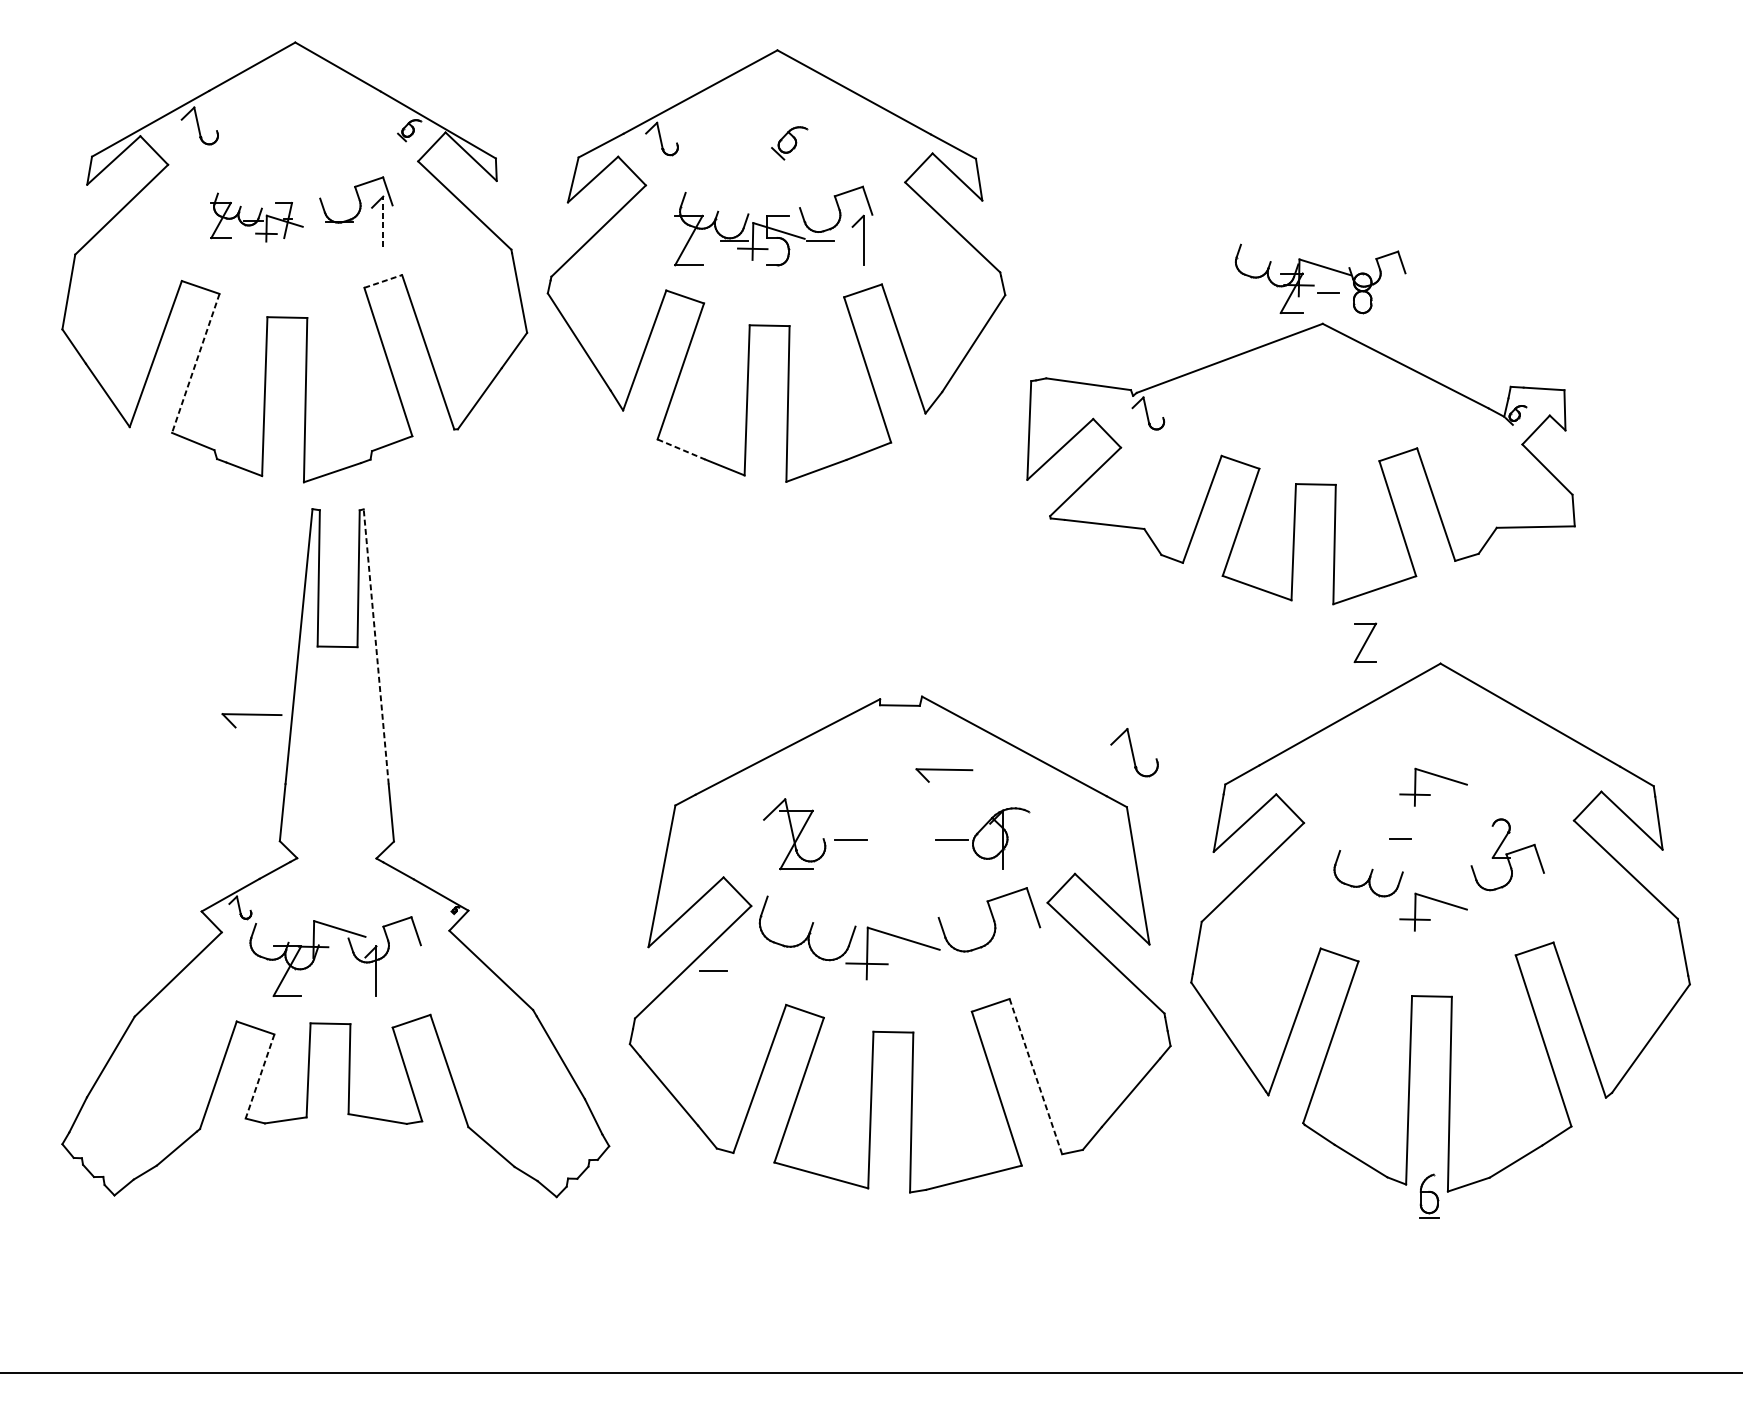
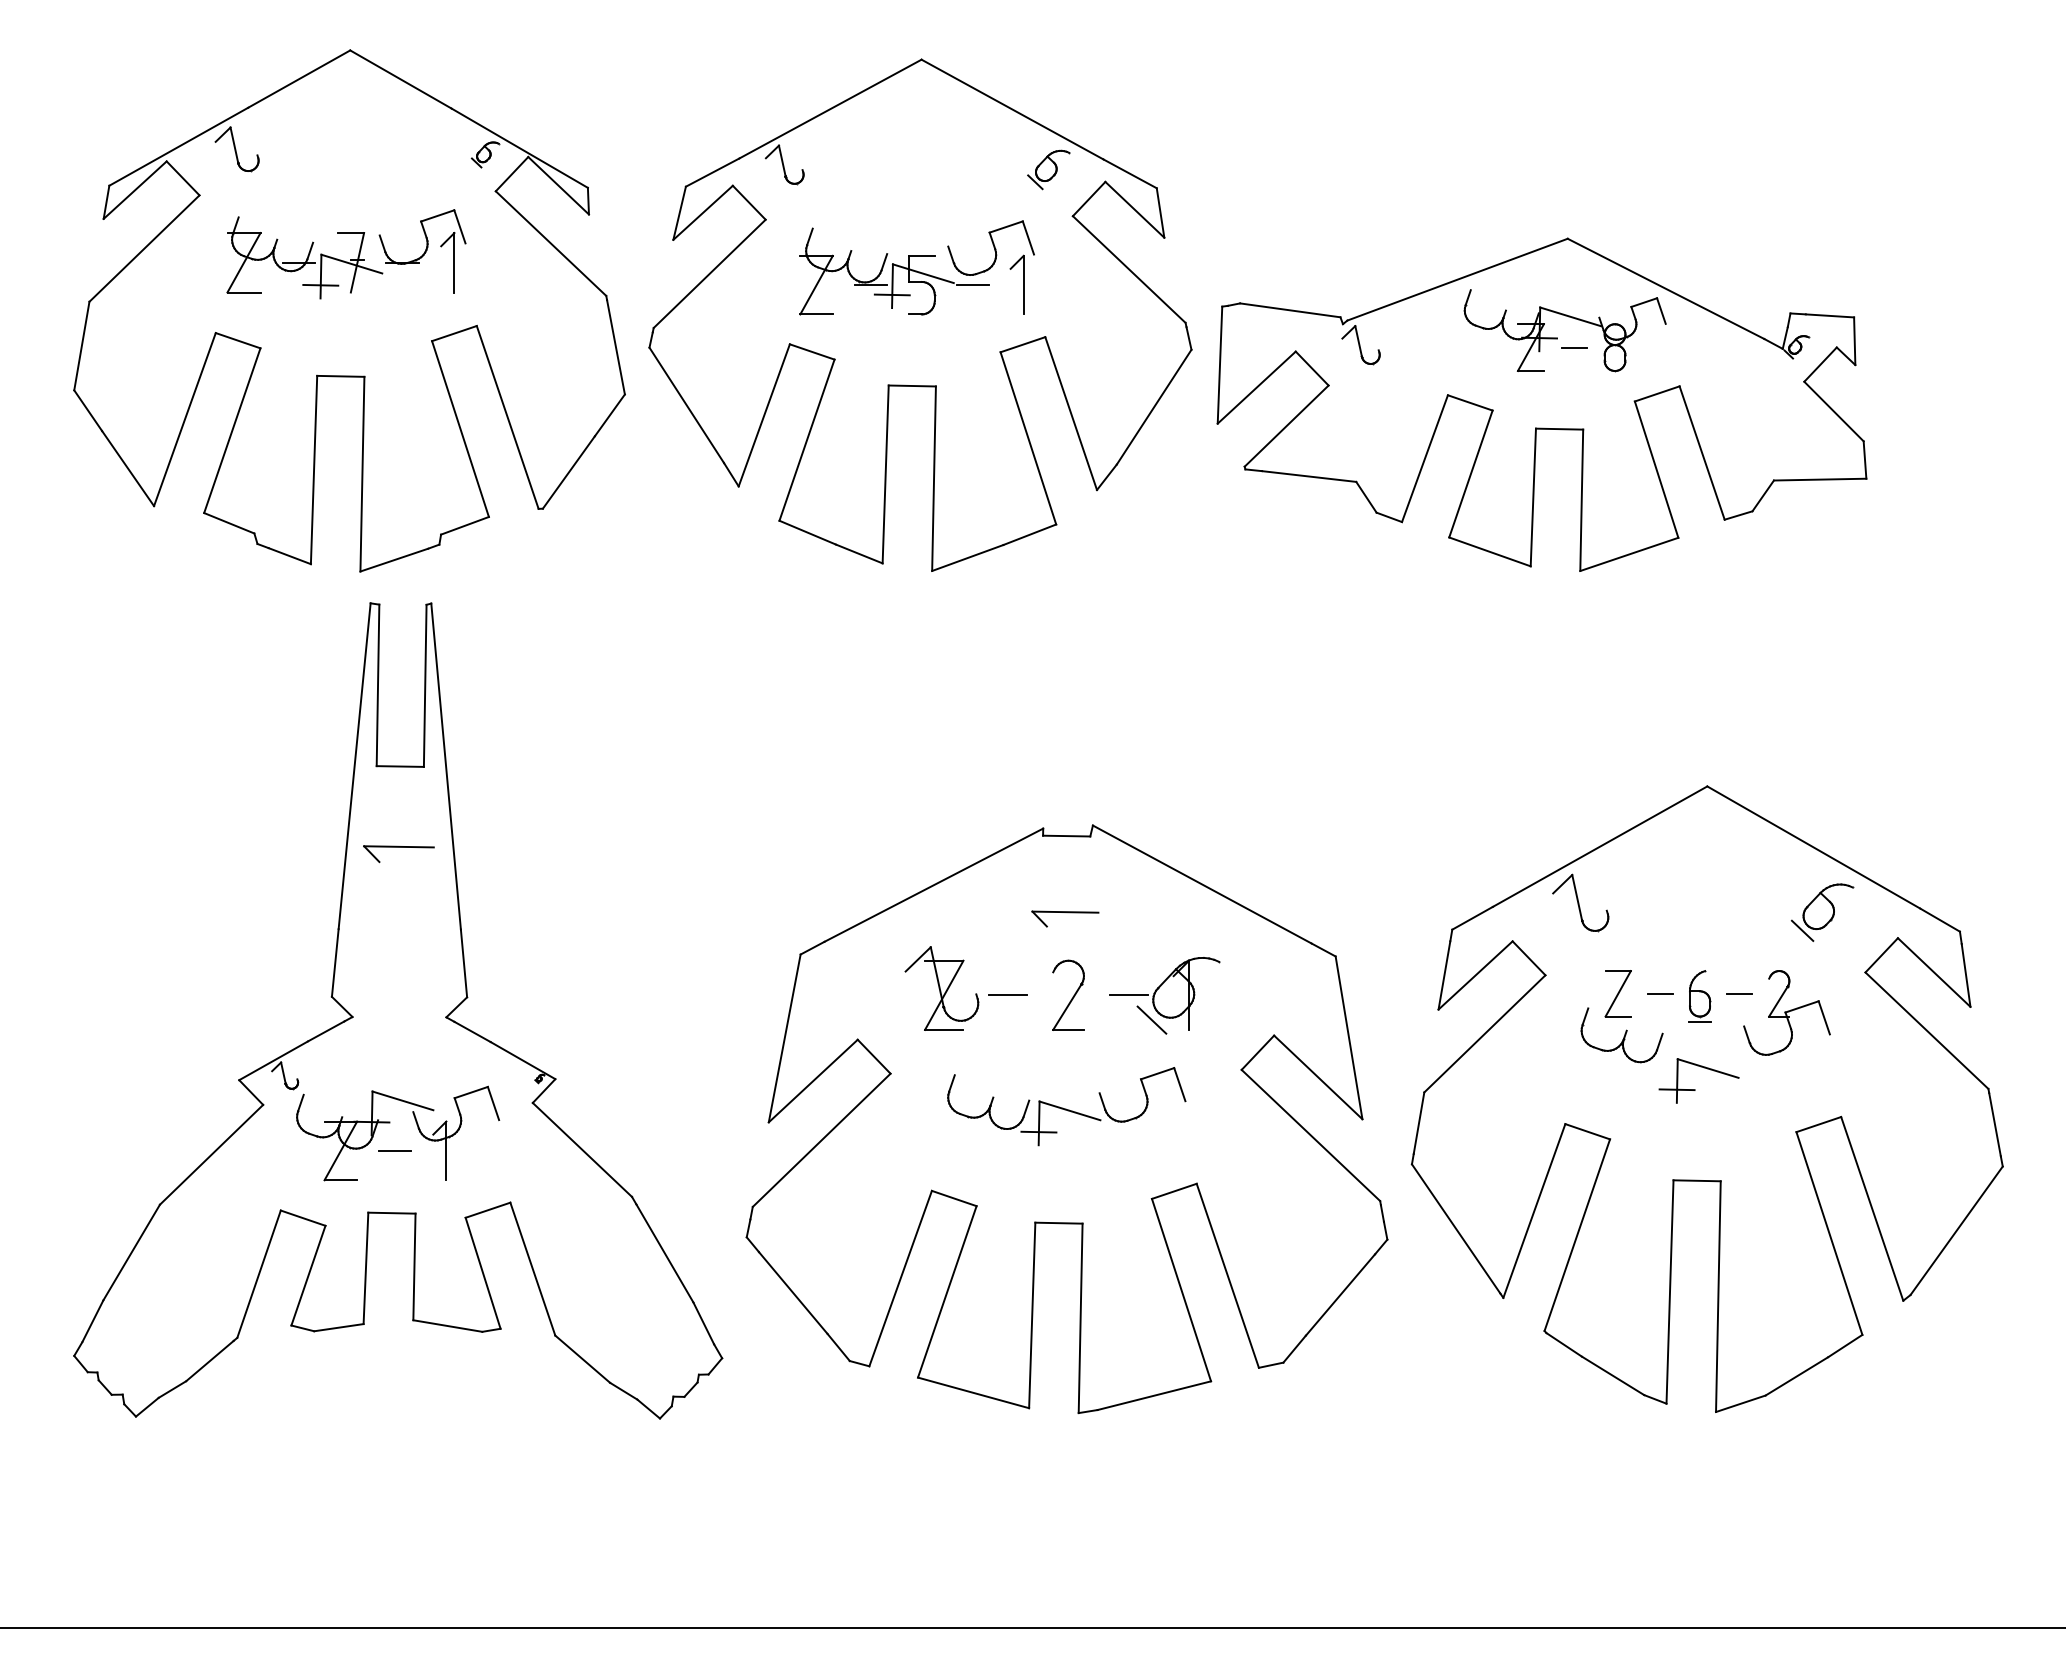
part: (789, 143) -> (1048, 169), moved
part: (256, 217) -> (304, 257), size x1.43
line: (383, 221) -> (454, 262), dashed -> solid
line: (383, 281) -> (454, 333), dashed -> solid
line: (195, 364) -> (232, 431), dashed -> solid
line: (681, 449) -> (807, 532), dashed -> solid
part: (1300, 463) -> (1541, 404), moved
part: (1364, 642) -> (1617, 993), moved
line: (376, 646) -> (446, 766), dashed -> solid
part: (251, 715) -> (398, 847), moved
part: (1134, 752) -> (1580, 902), moved
part: (1537, 770) -> (1822, 912), added
part: (944, 775) -> (1065, 918), moved
part: (1430, 794) -> (1695, 941), removed
line: (1467, 838) -> (1739, 993), added
part: (901, 839) -> (1068, 994), added
line: (971, 860) -> (1151, 1019), added
part: (899, 933) -> (1066, 1106), size x0.71
line: (713, 970) -> (394, 1150), moved
line: (260, 1076) -> (308, 1275), dashed -> solid
line: (1035, 1077) -> (1227, 1276), dashed -> solid
part: (1428, 1196) -> (1699, 996), moved

